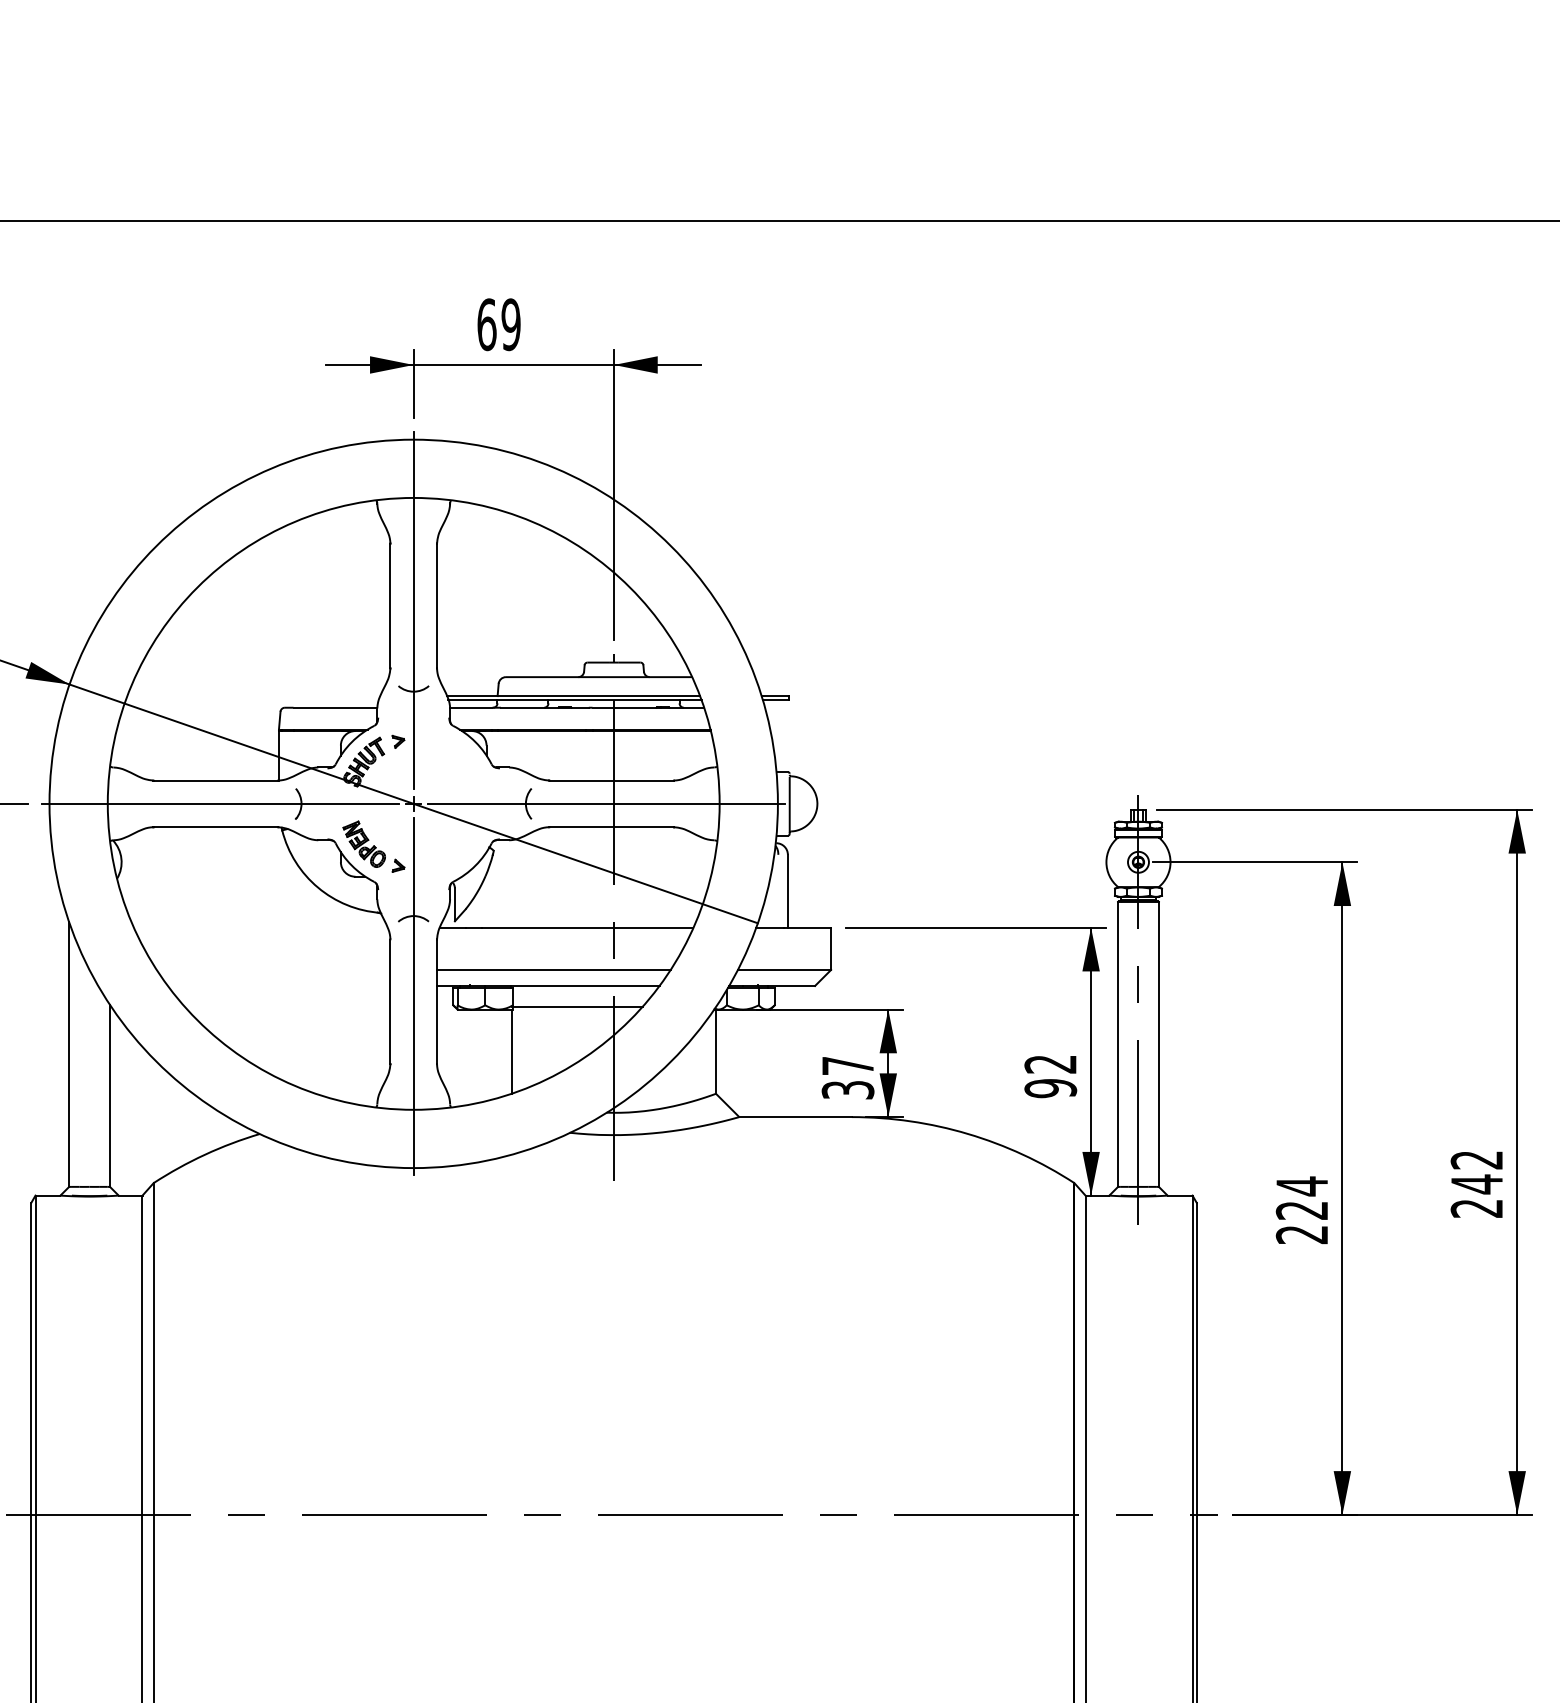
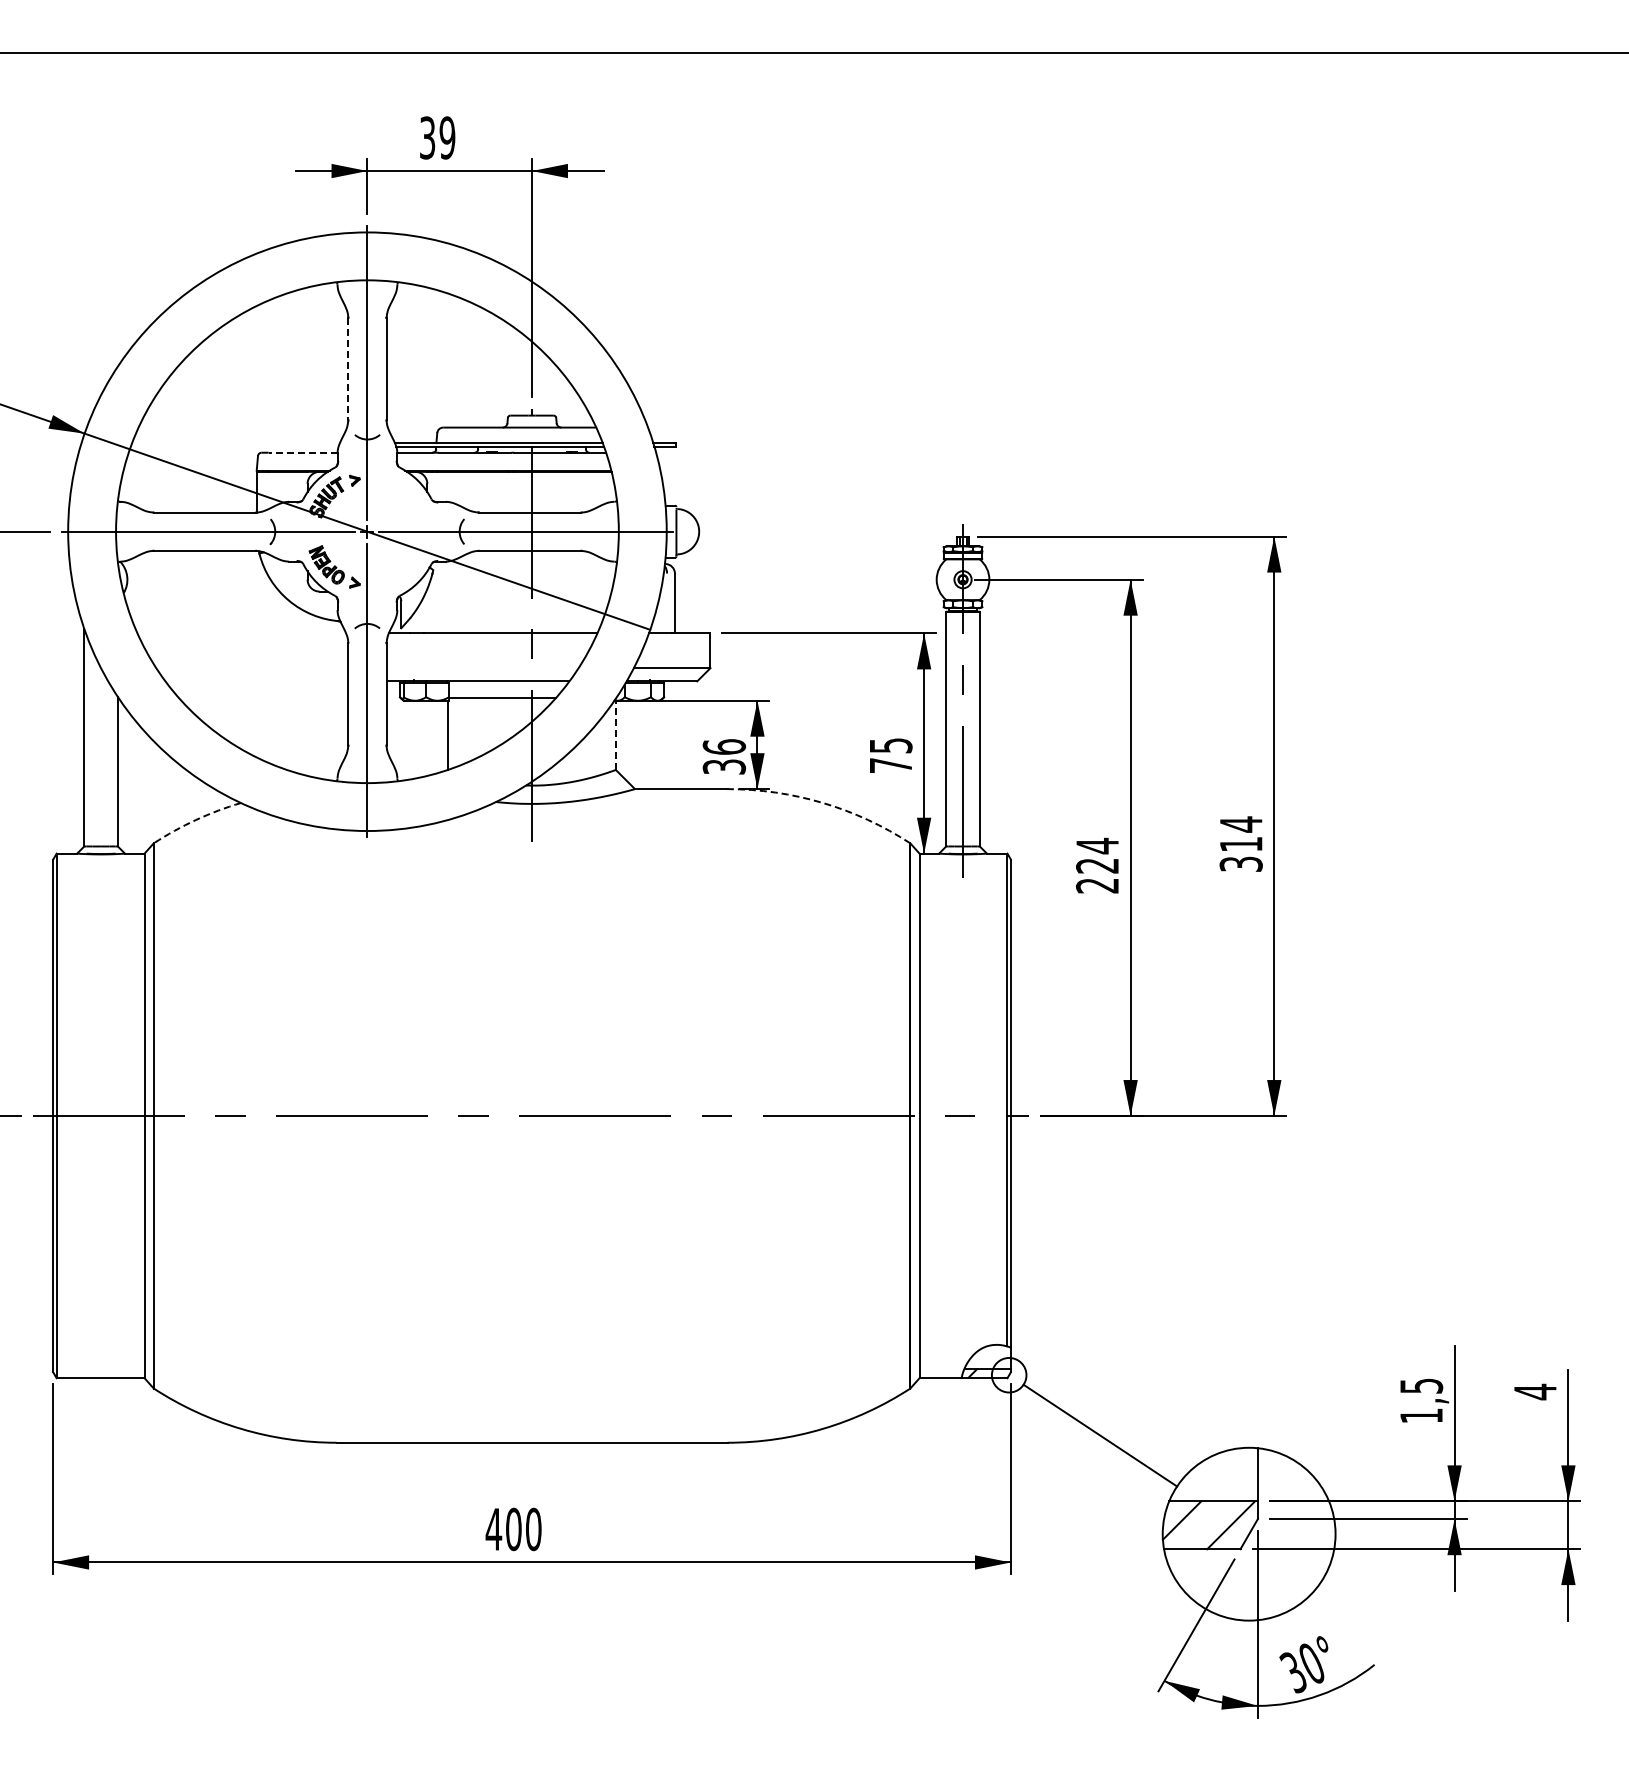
text: (486, 324) -> (427, 137), 69 -> 39
line: (390, 606) -> (348, 369), solid -> dashed
line: (334, 707) -> (302, 452), solid -> dashed
line: (553, 970) -> (482, 668), removed
line: (715, 1051) -> (615, 735), solid -> dashed
text: (848, 1065) -> (724, 746), 37 -> 36
text: (1050, 1076) -> (890, 755), 92 -> 75
arc: (967, 1133) -> (822, 802), solid -> dashed
arc: (204, 1155) -> (195, 820), solid -> dashed
text: (1476, 1183) -> (1240, 843), 242 -> 314

